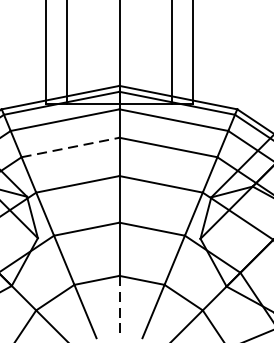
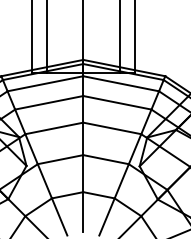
line: (70, 147) -> (49, 102), dashed -> solid
line: (119, 305) -> (83, 212), dashed -> solid

